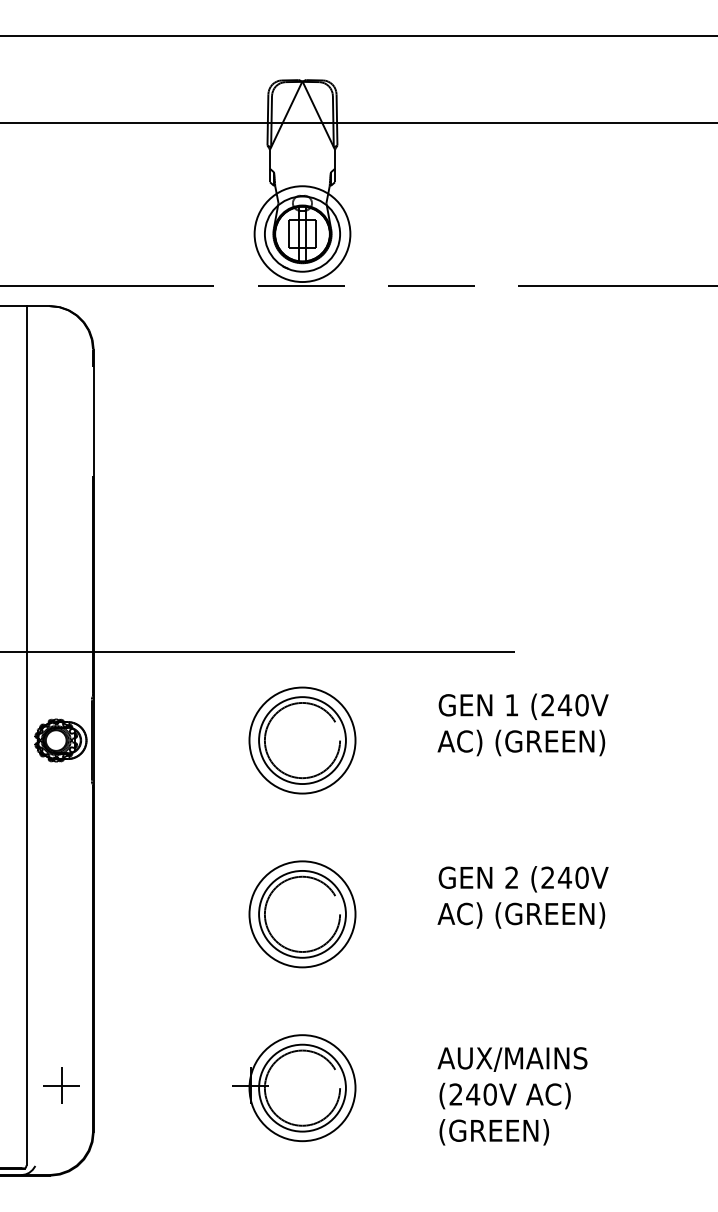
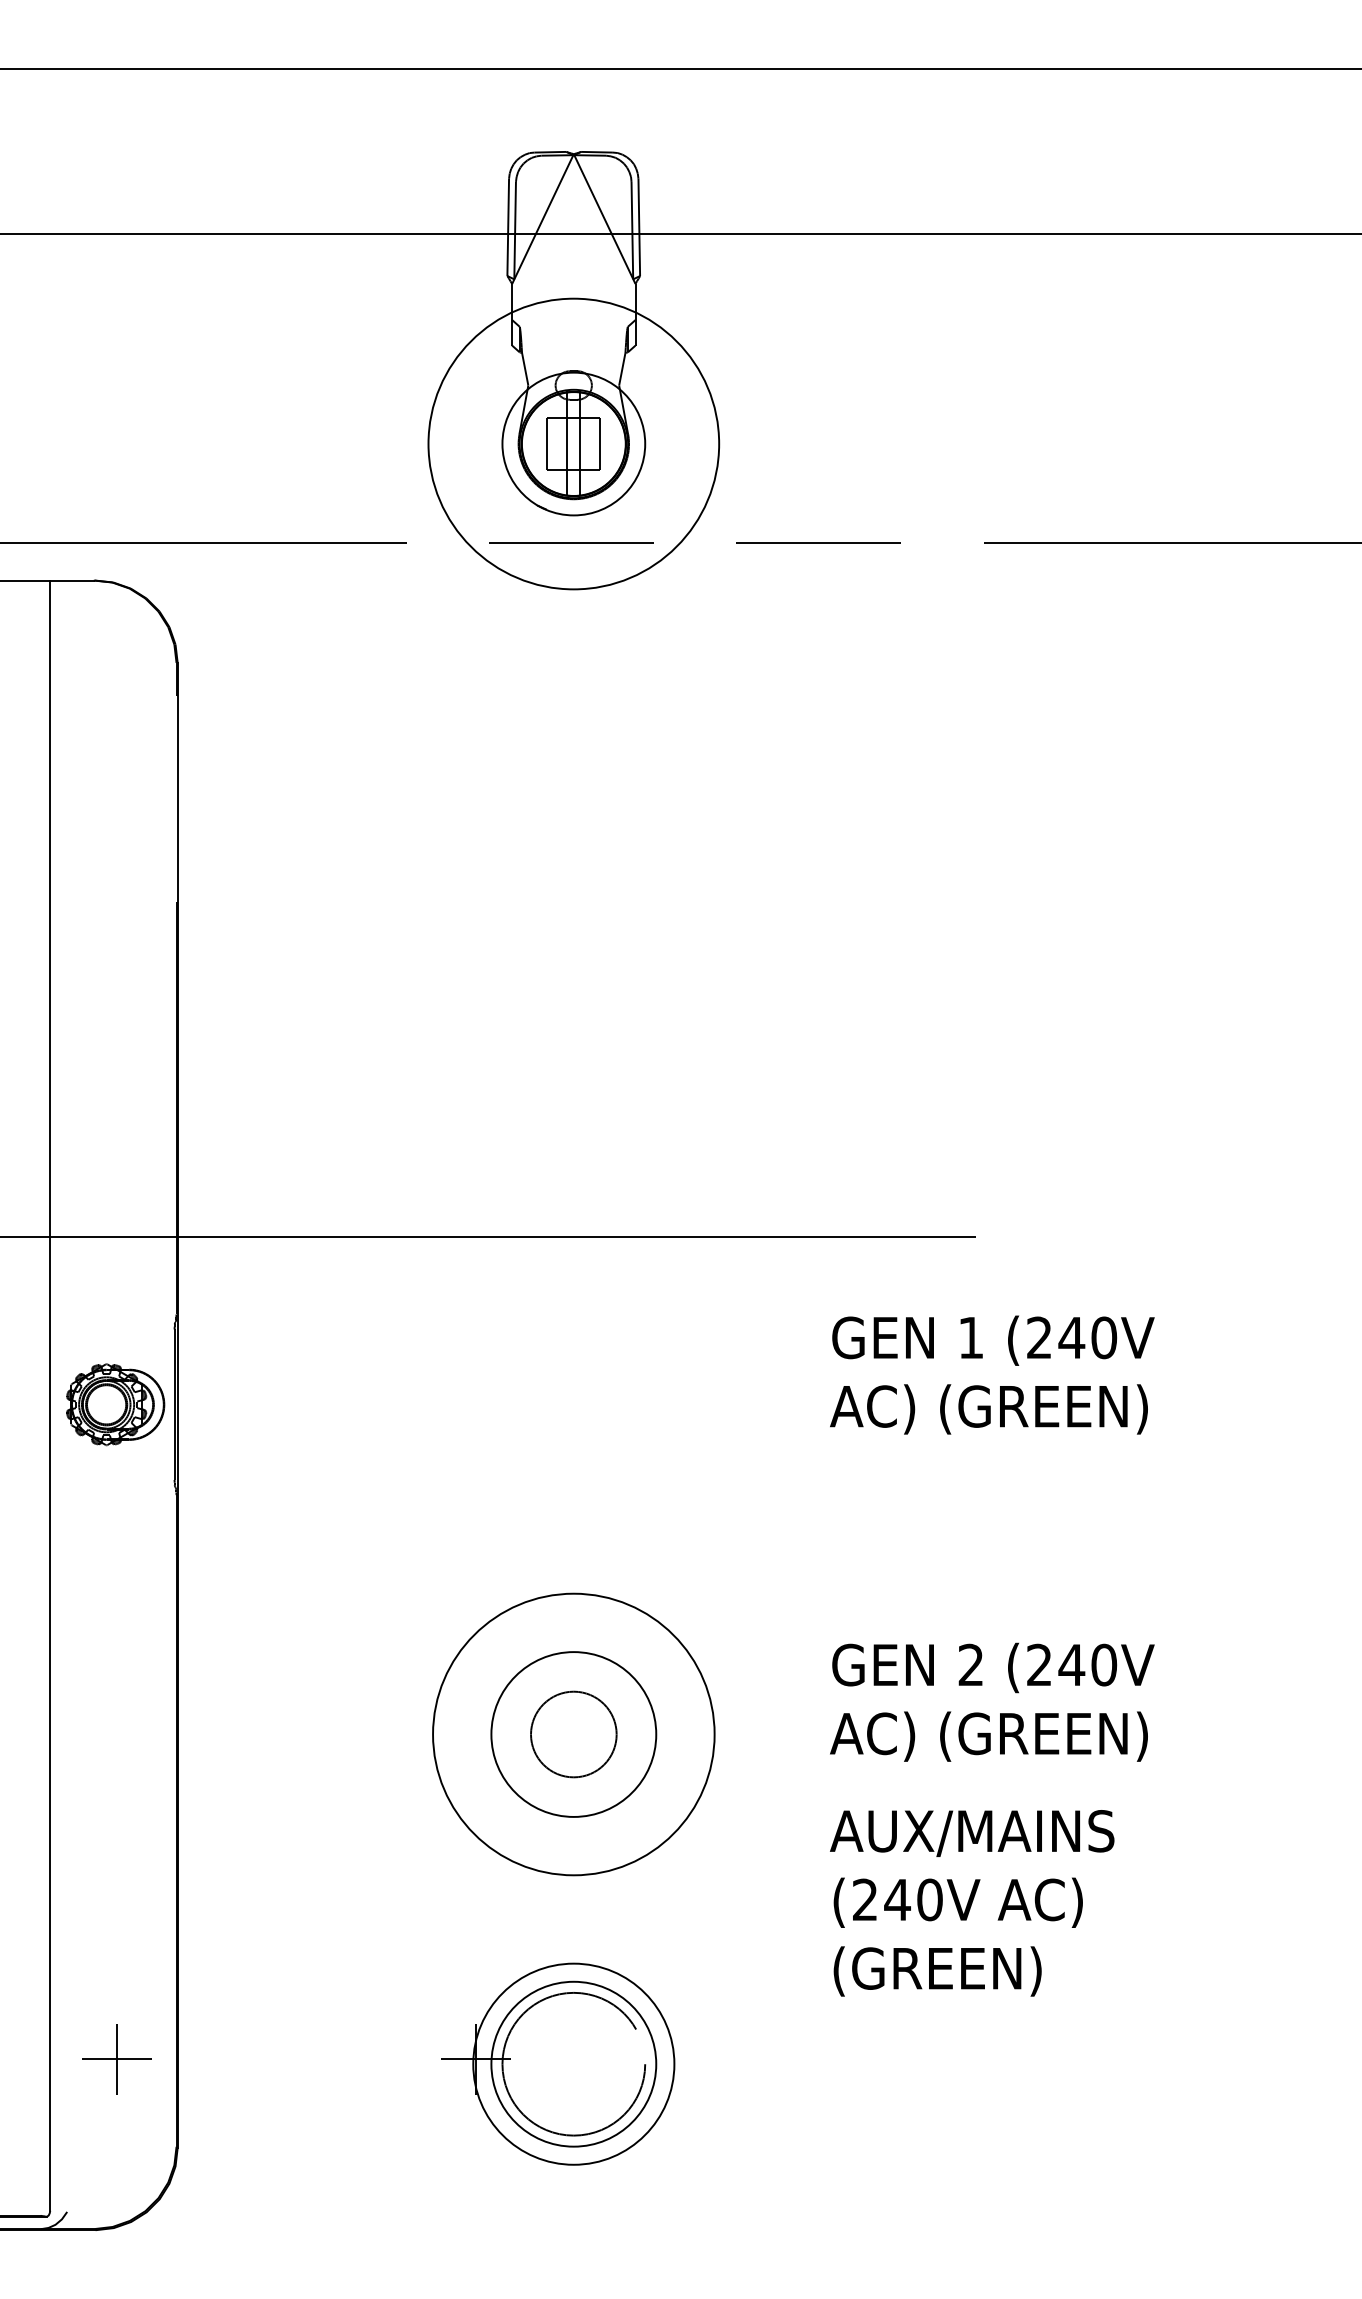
circle: (302, 234) -> (573, 444), size x1.6
part: (302, 740) -> (573, 1404), removed
circle: (302, 914) -> (573, 1734), size x0.6
circle: (302, 914) -> (573, 1734), size x1.4
text: (512, 1096) -> (972, 1903), moved

